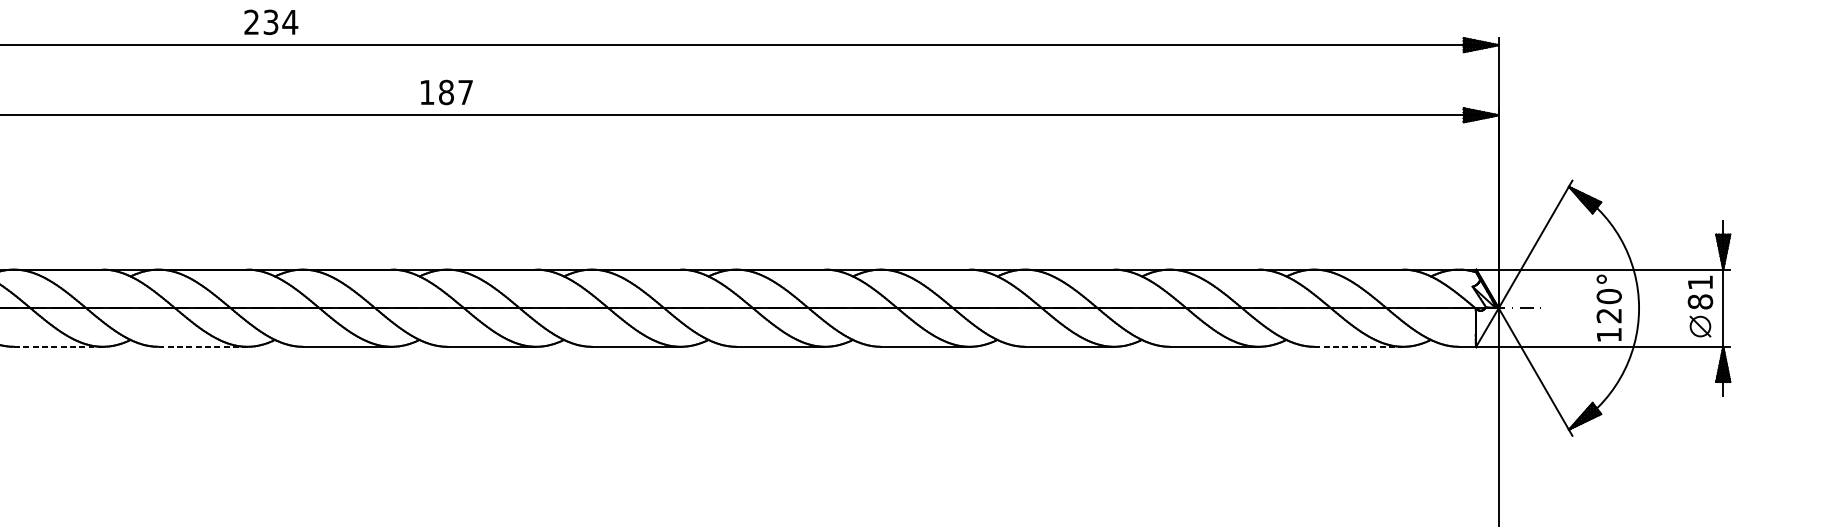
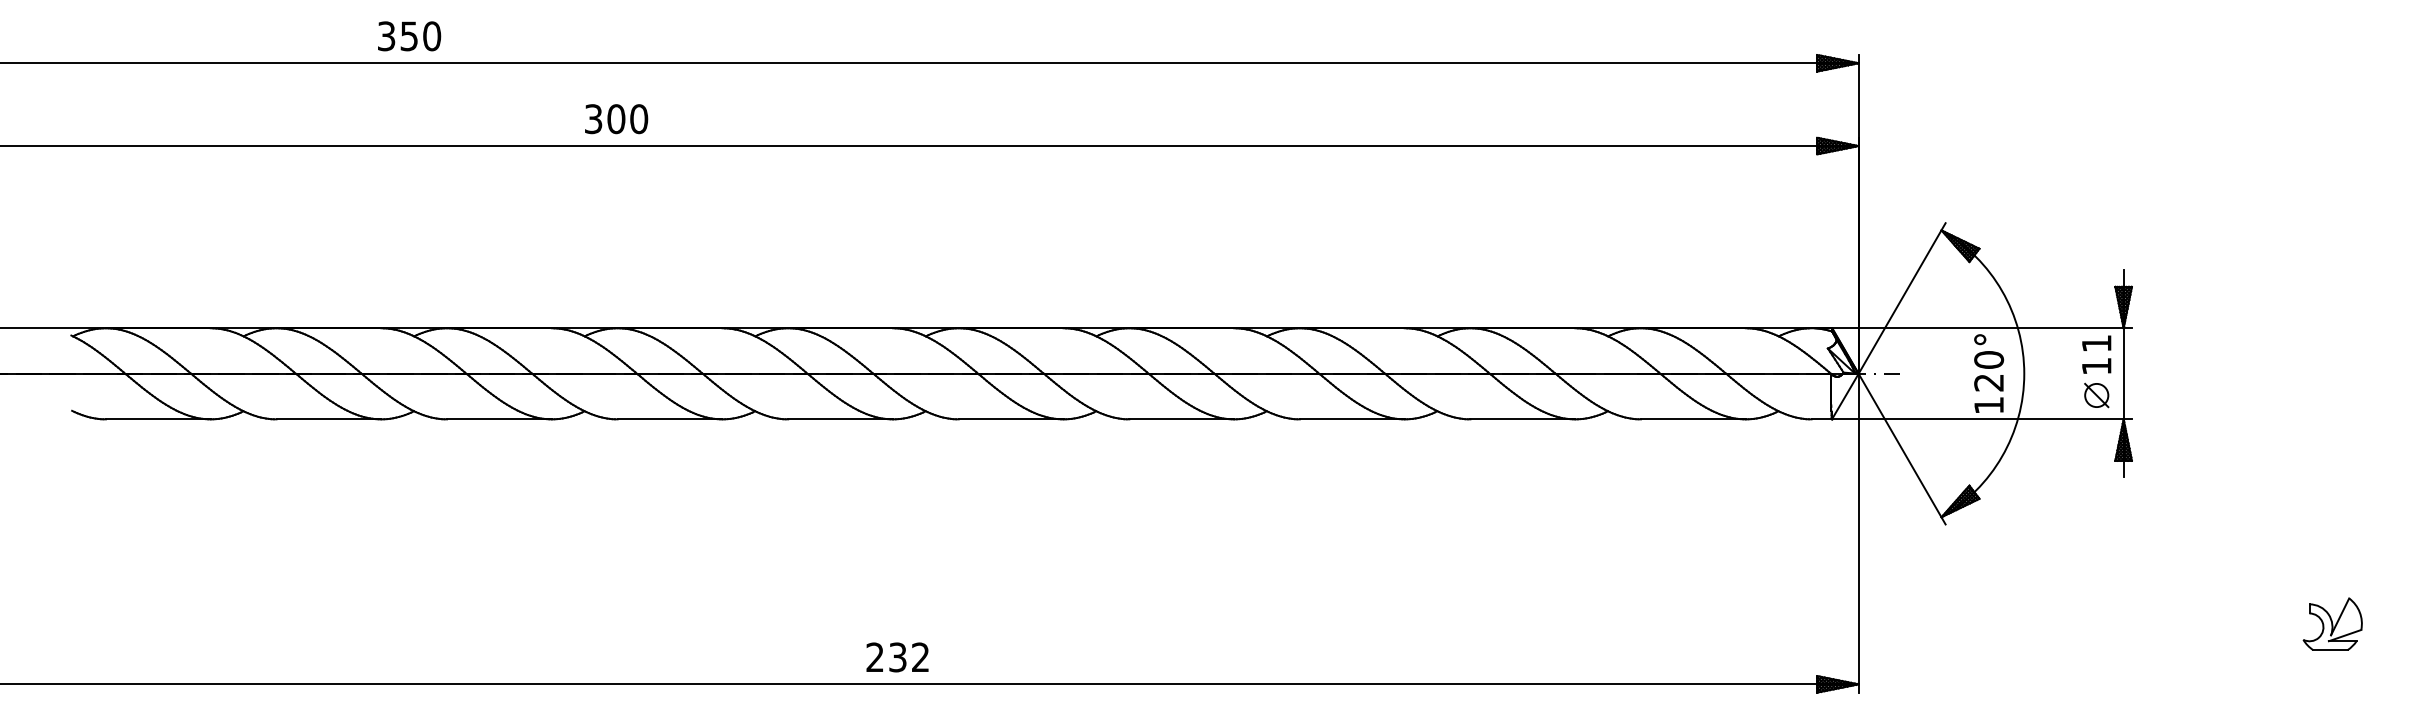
text: (271, 22) -> (409, 36), 234 -> 350
text: (446, 92) -> (616, 119), 187 -> 300
text: (1700, 302) -> (2096, 366), 81 -> 11
line: (58, 346) -> (158, 419), dashed -> solid
line: (203, 346) -> (329, 419), dashed -> solid
line: (1358, 346) -> (1693, 419), dashed -> solid

